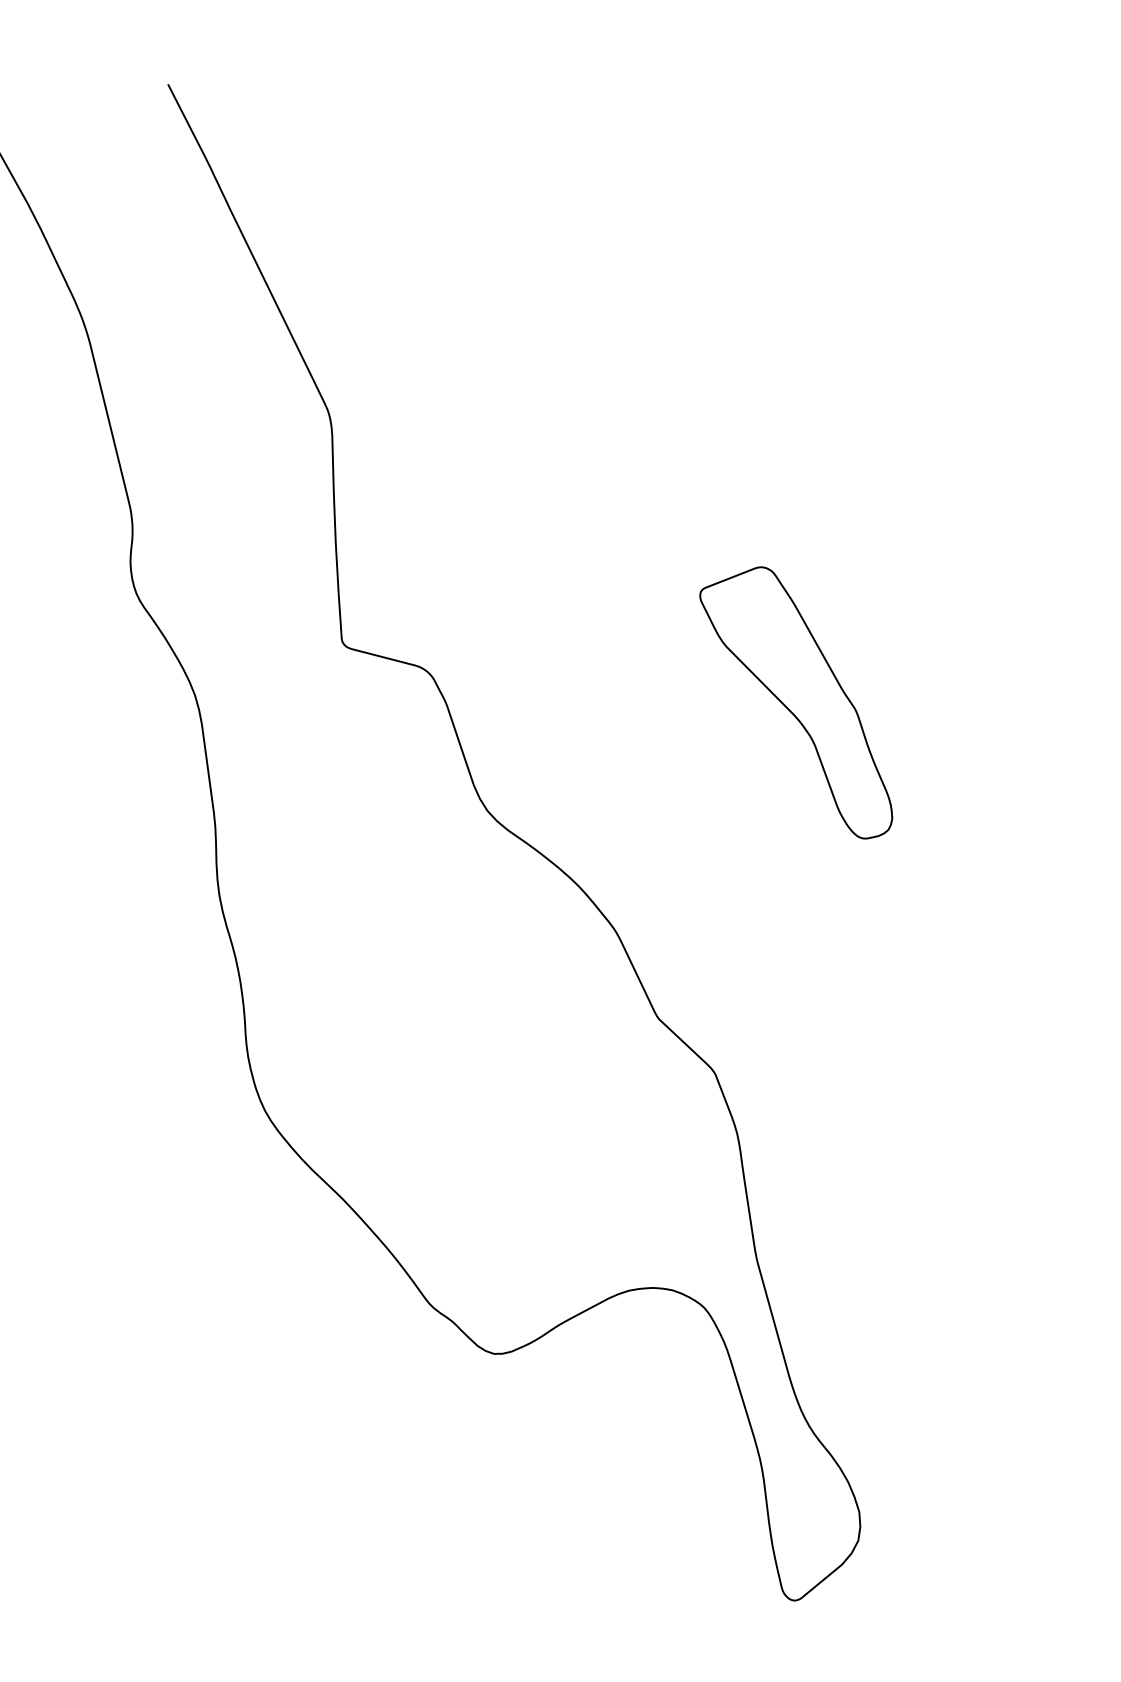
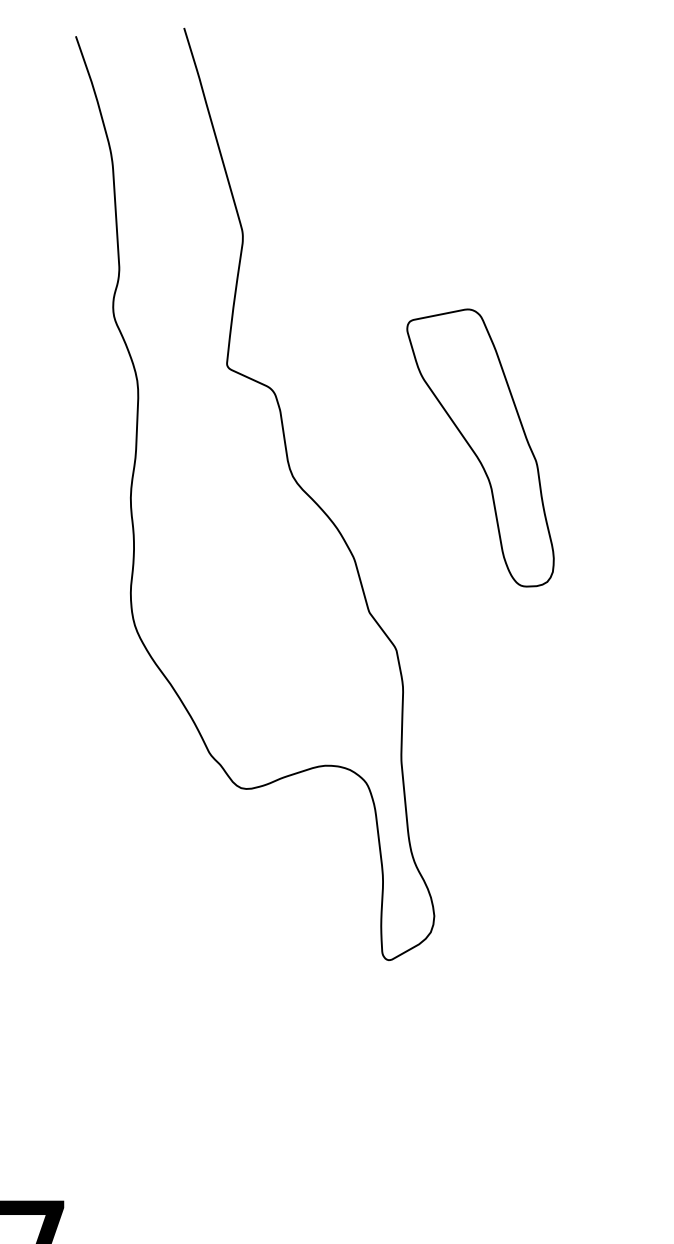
part: (796, 705) -> (480, 447), size x1.67

